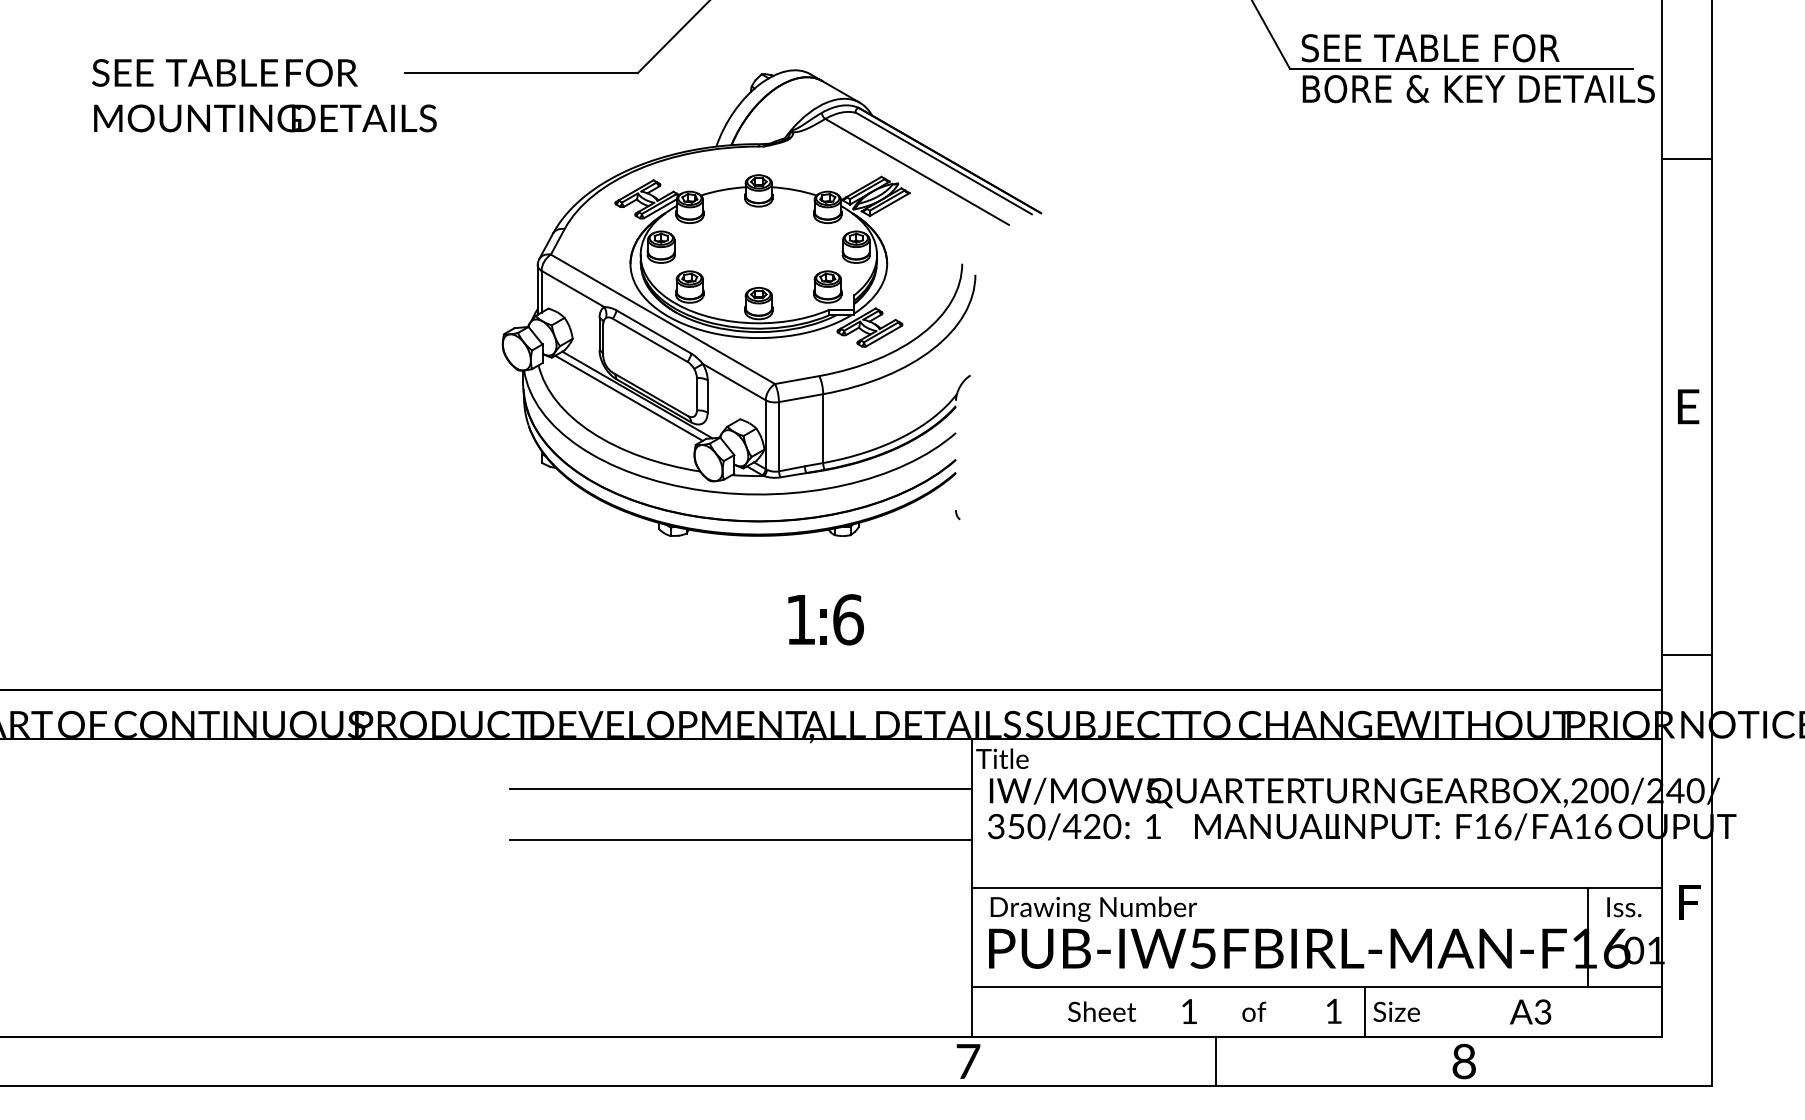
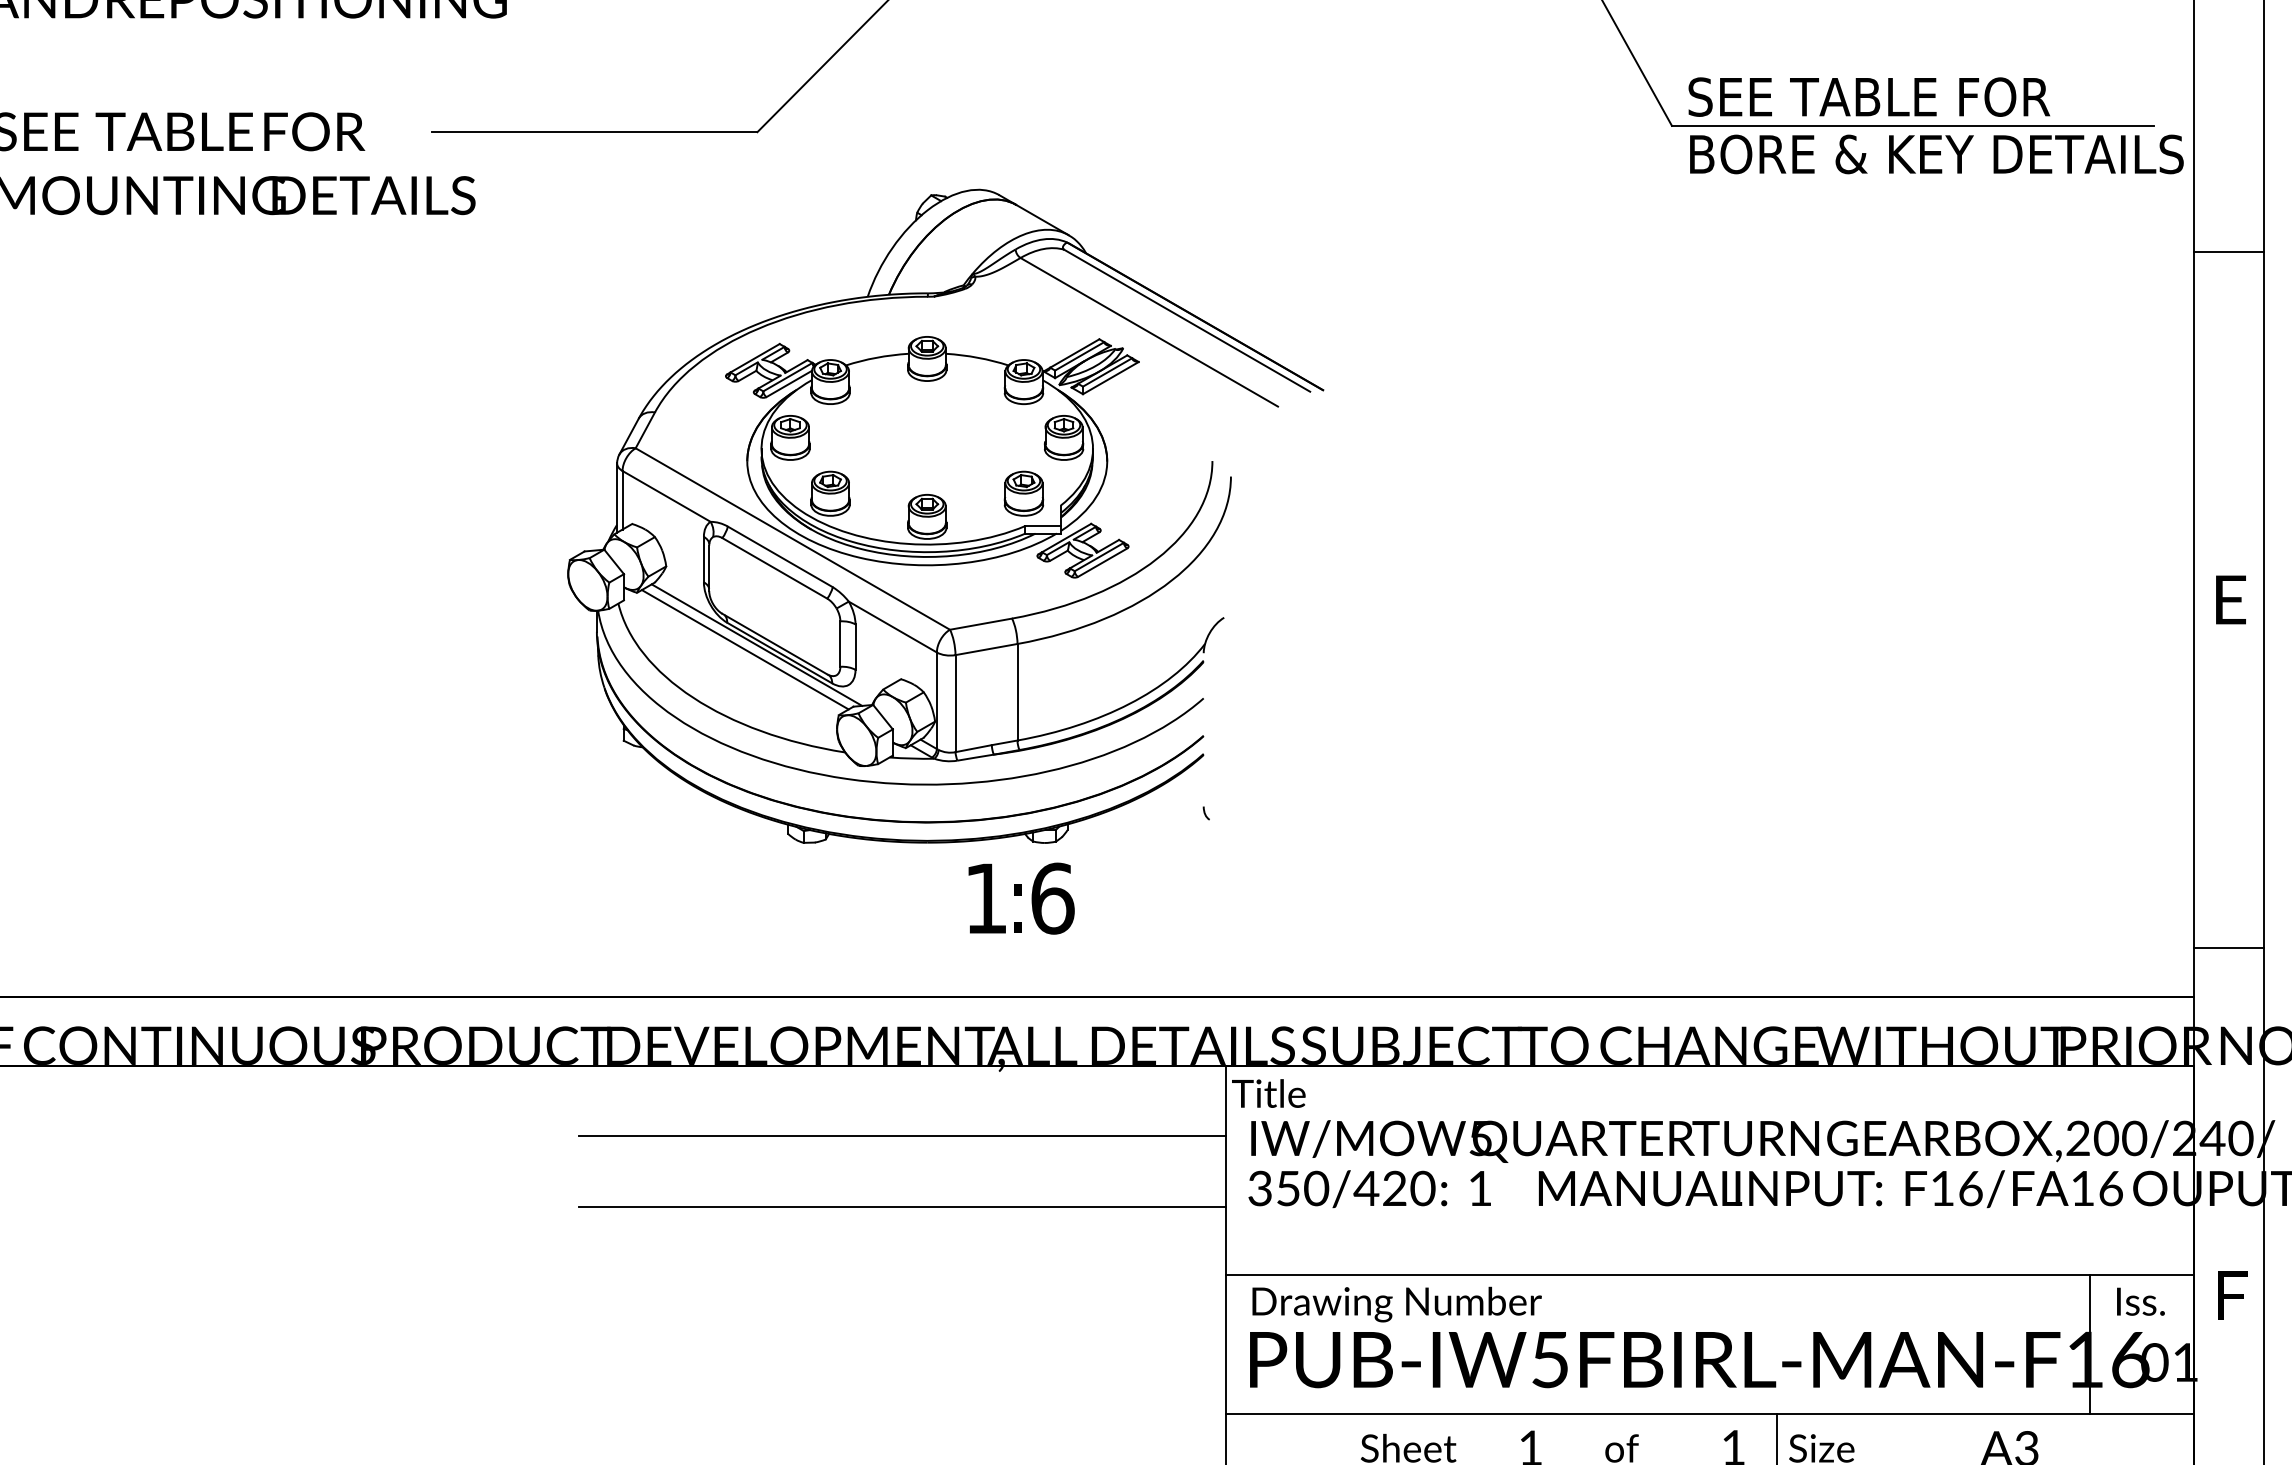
part: (771, 302) -> (945, 515), moved

